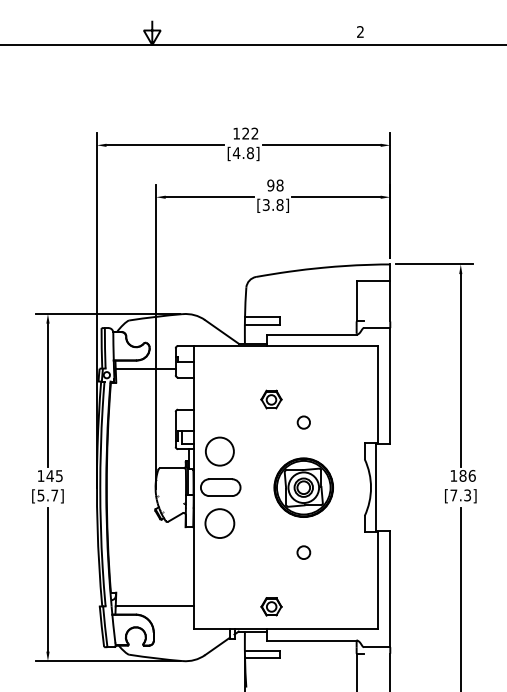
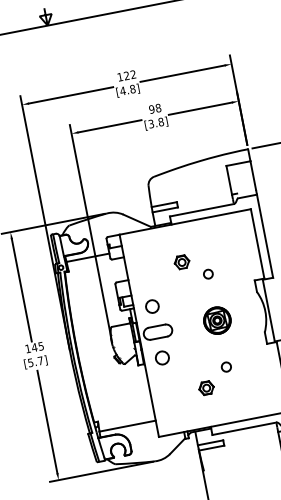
circle: (219, 451) -> (152, 306), size x0.62
part: (303, 487) -> (217, 320), size x0.62
circle: (219, 523) -> (162, 357), size x0.62
part: (271, 606) -> (206, 387), moved

